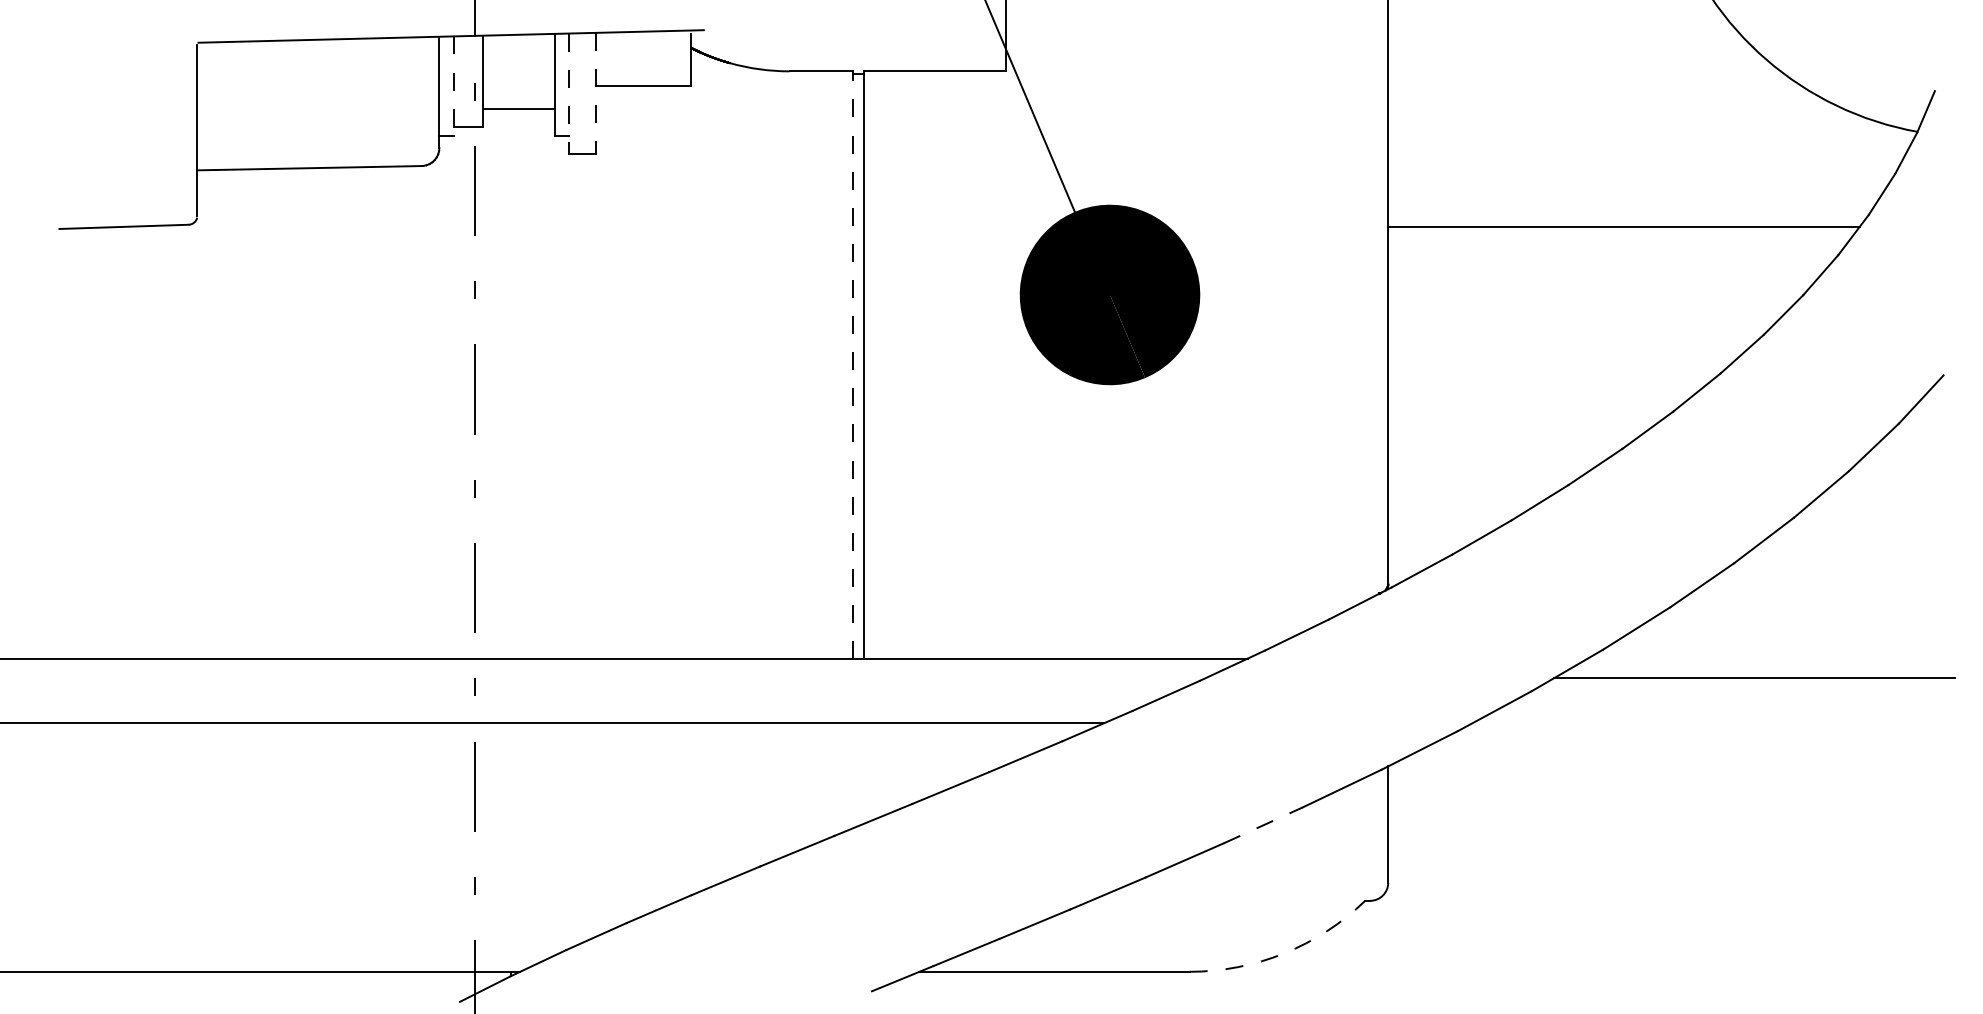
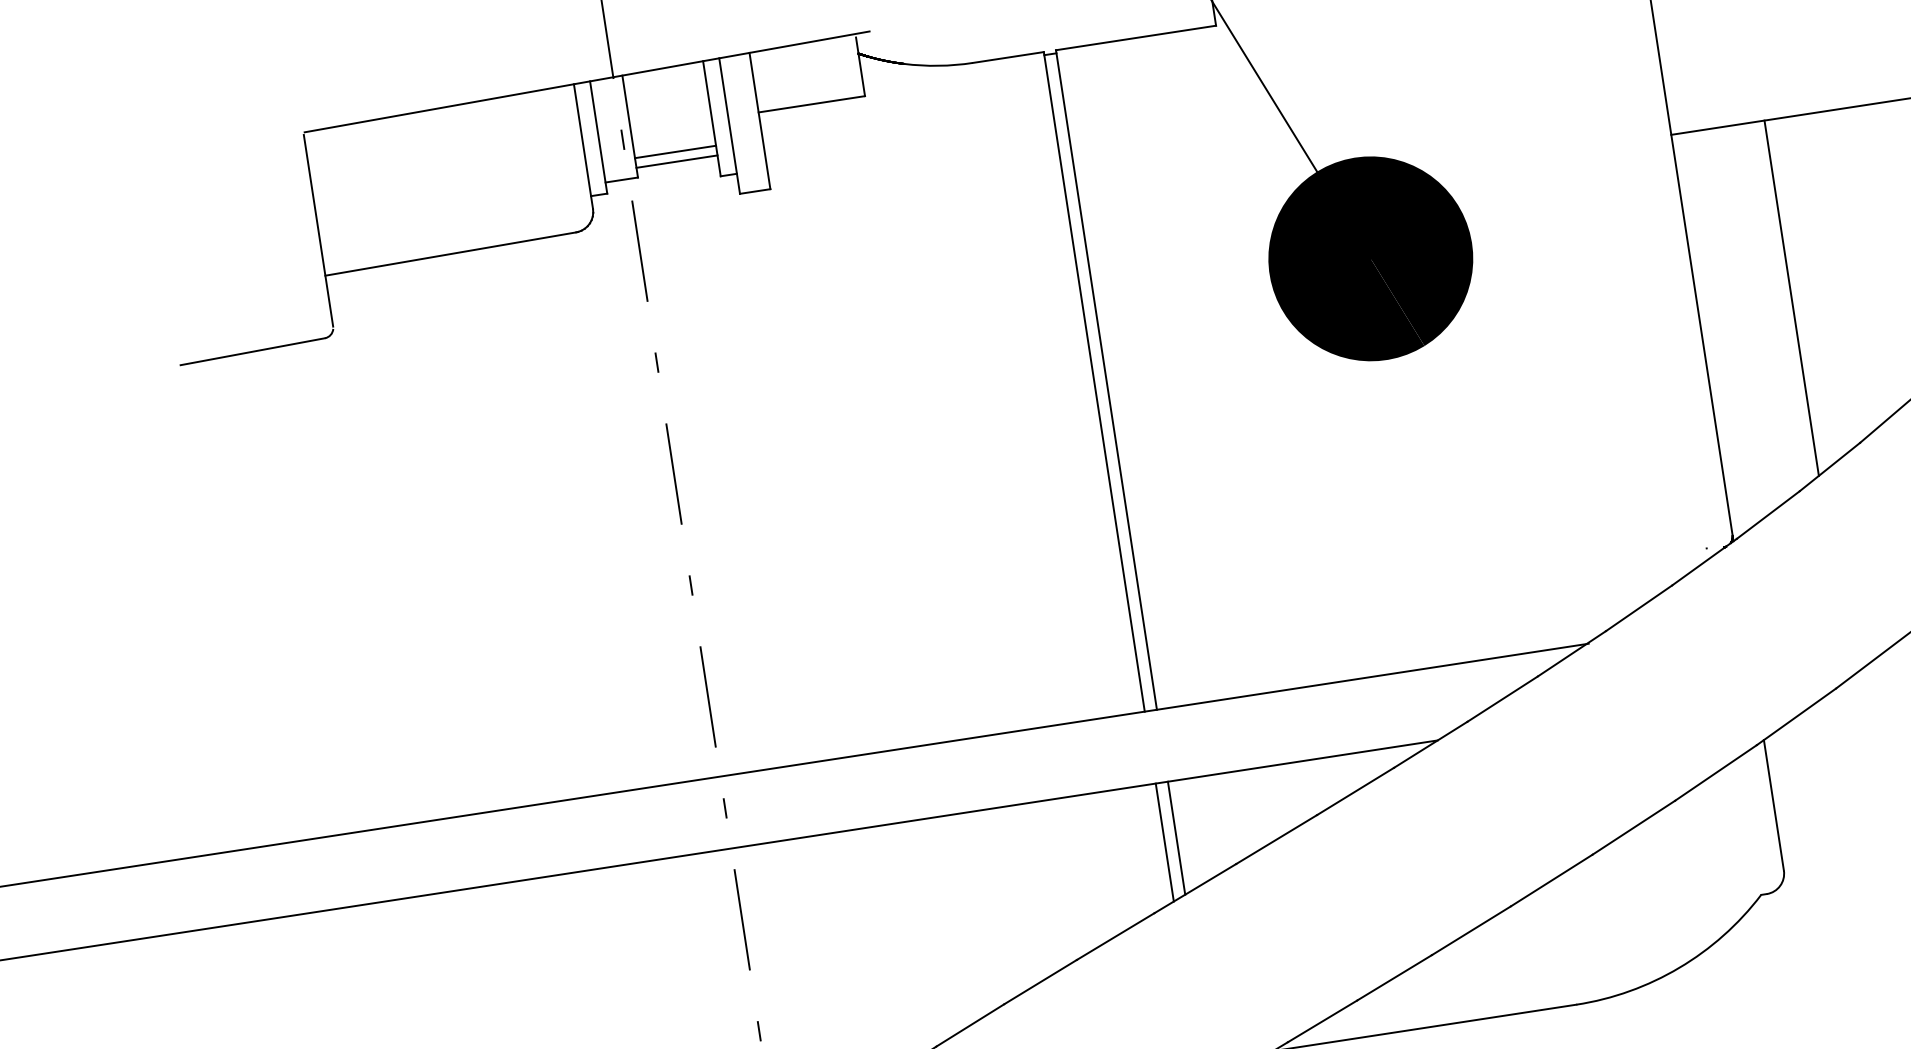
line: (453, 86) -> (598, 137), dashed -> solid
line: (596, 93) -> (759, 120), dashed -> solid
line: (569, 94) -> (729, 126), dashed -> solid
line: (518, 117) -> (676, 161), added
line: (852, 365) -> (1093, 382), dashed -> solid
line: (1471, 385) -> (1791, 298), added
line: (863, 773) -> (1176, 838), added
line: (852, 775) -> (1164, 842), added
line: (1263, 825) -> (1634, 827), dashed -> solid
arc: (1284, 953) -> (1679, 967), dashed -> solid

